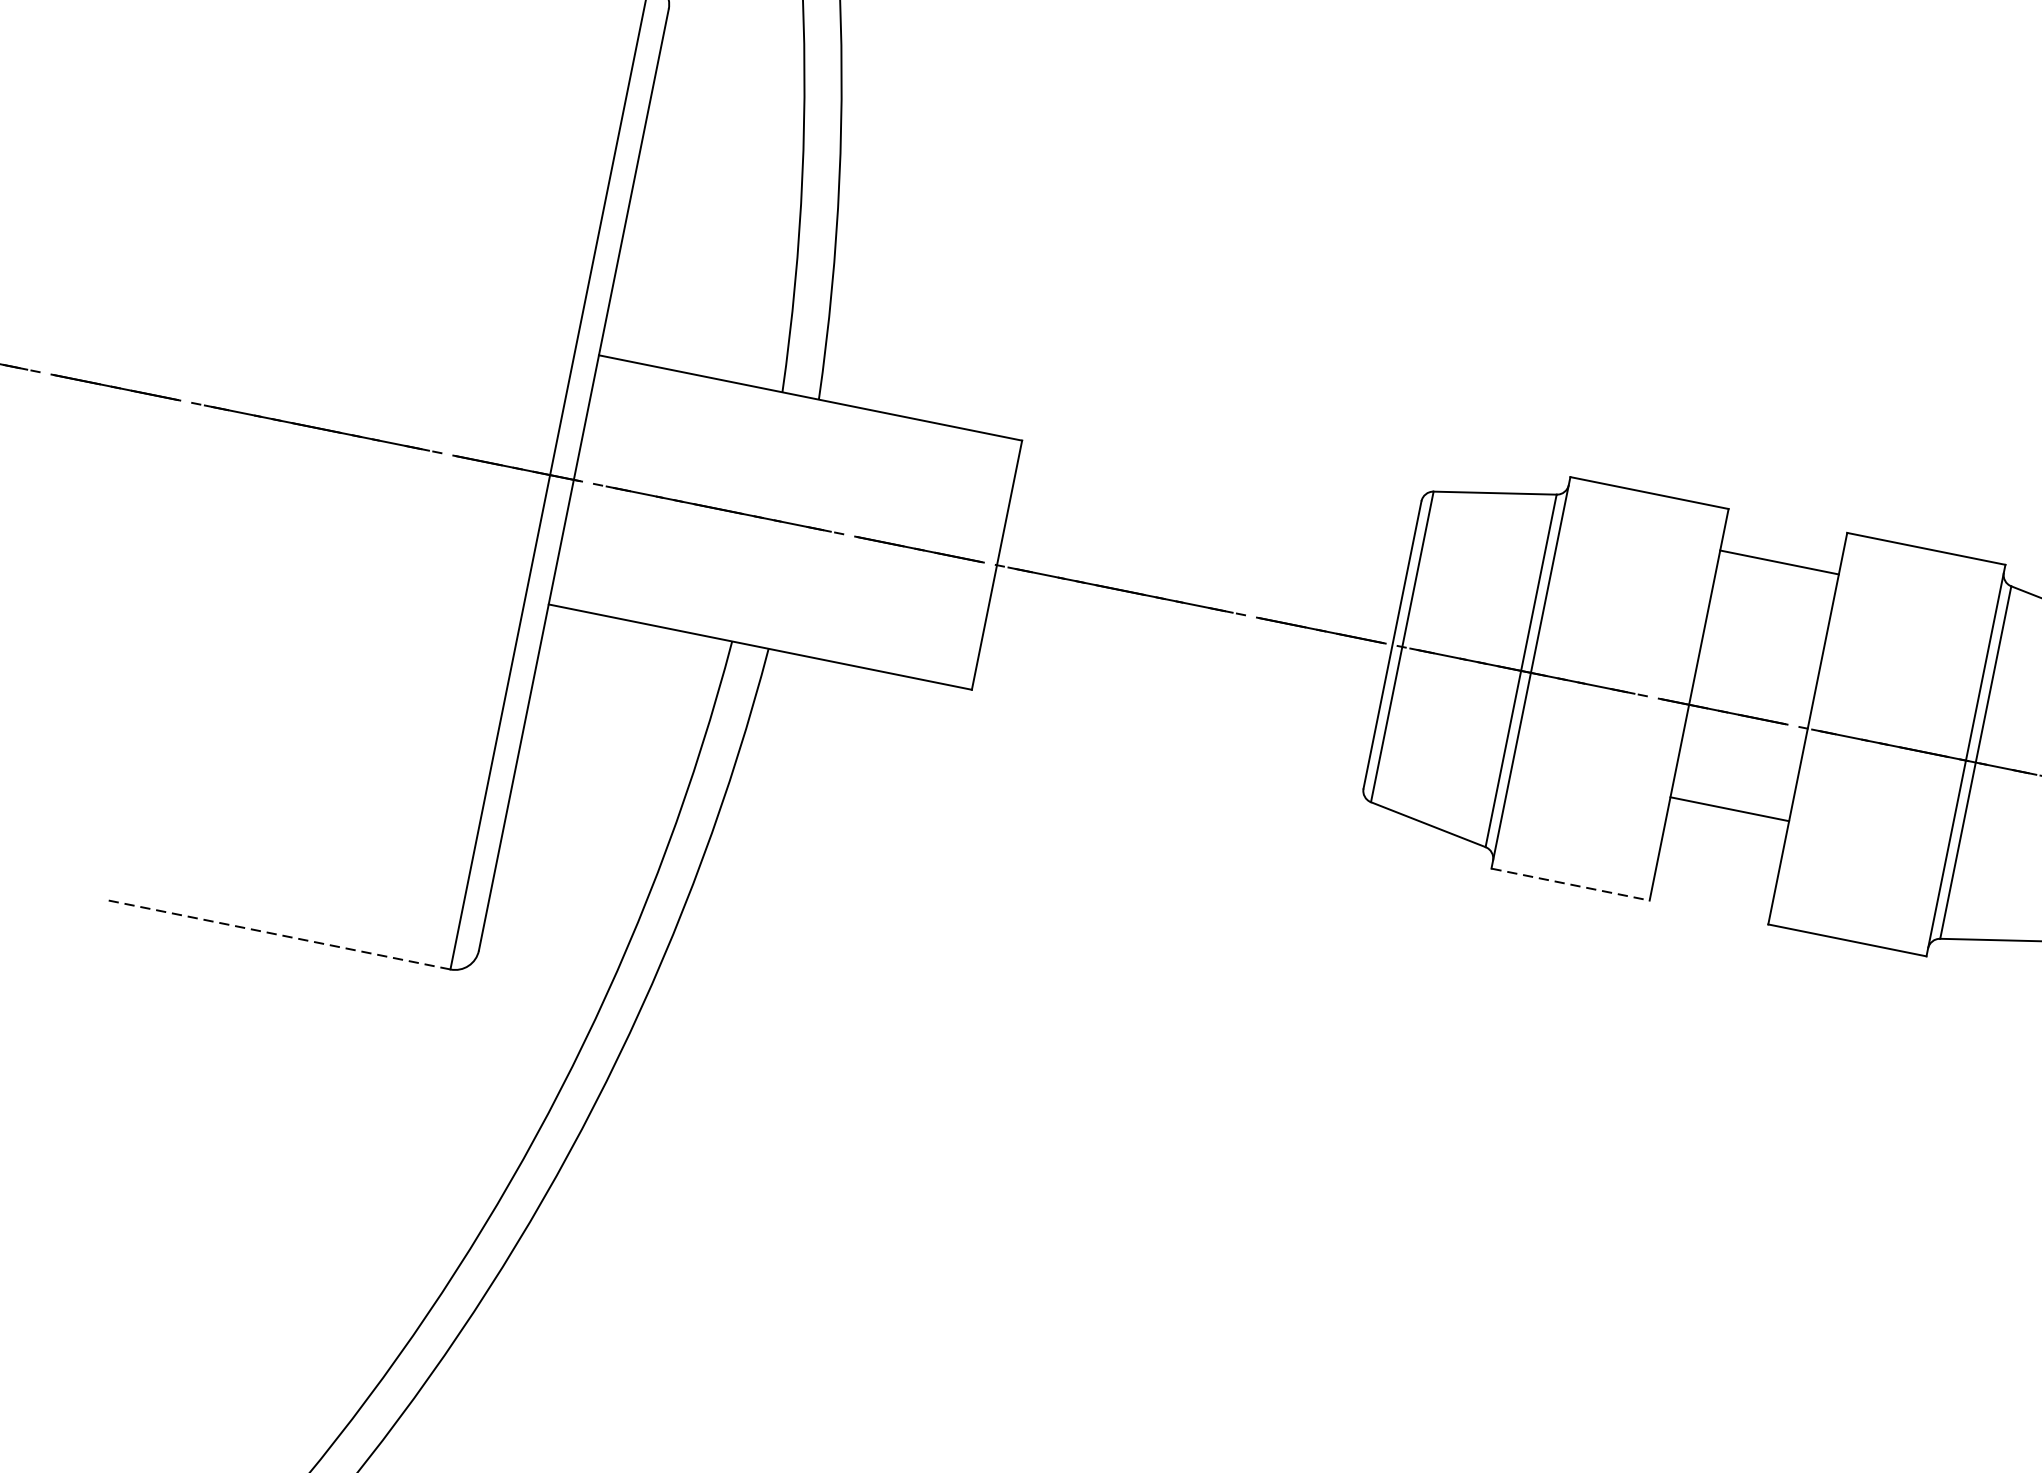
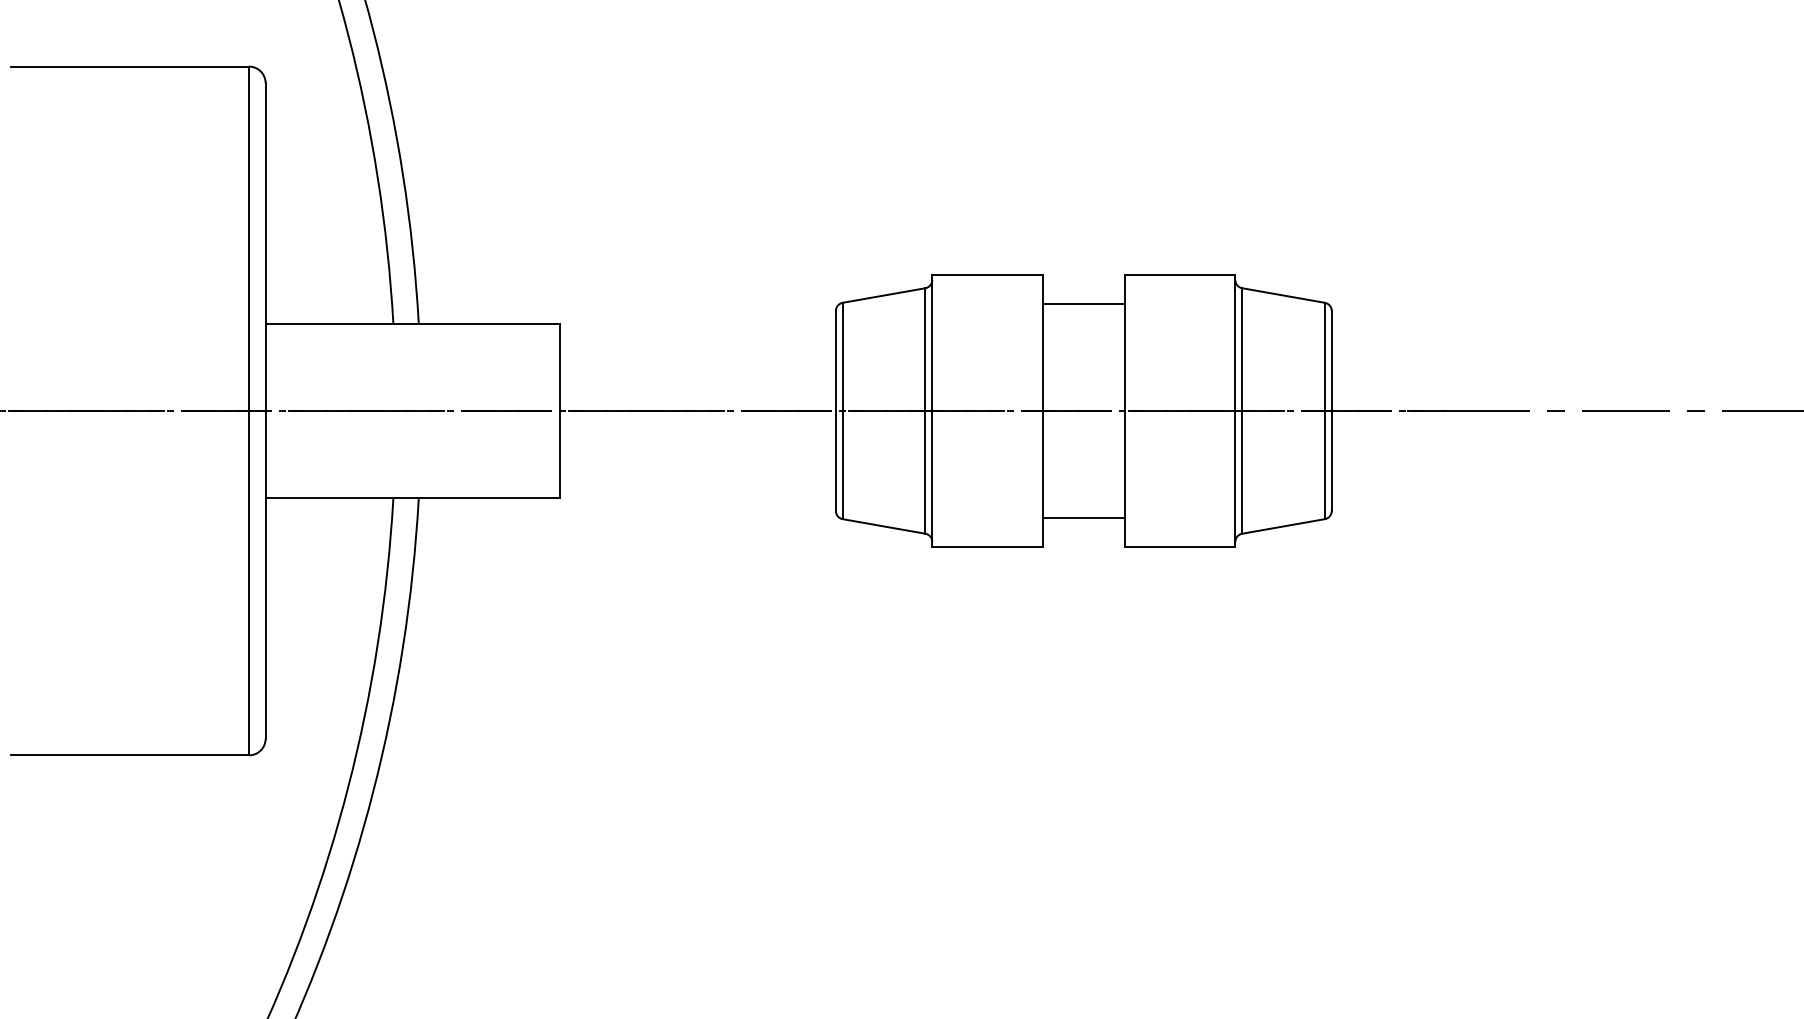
line: (1729, 809) -> (1083, 518), moved
line: (1570, 884) -> (987, 547), dashed -> solid
line: (280, 935) -> (130, 755), dashed -> solid

